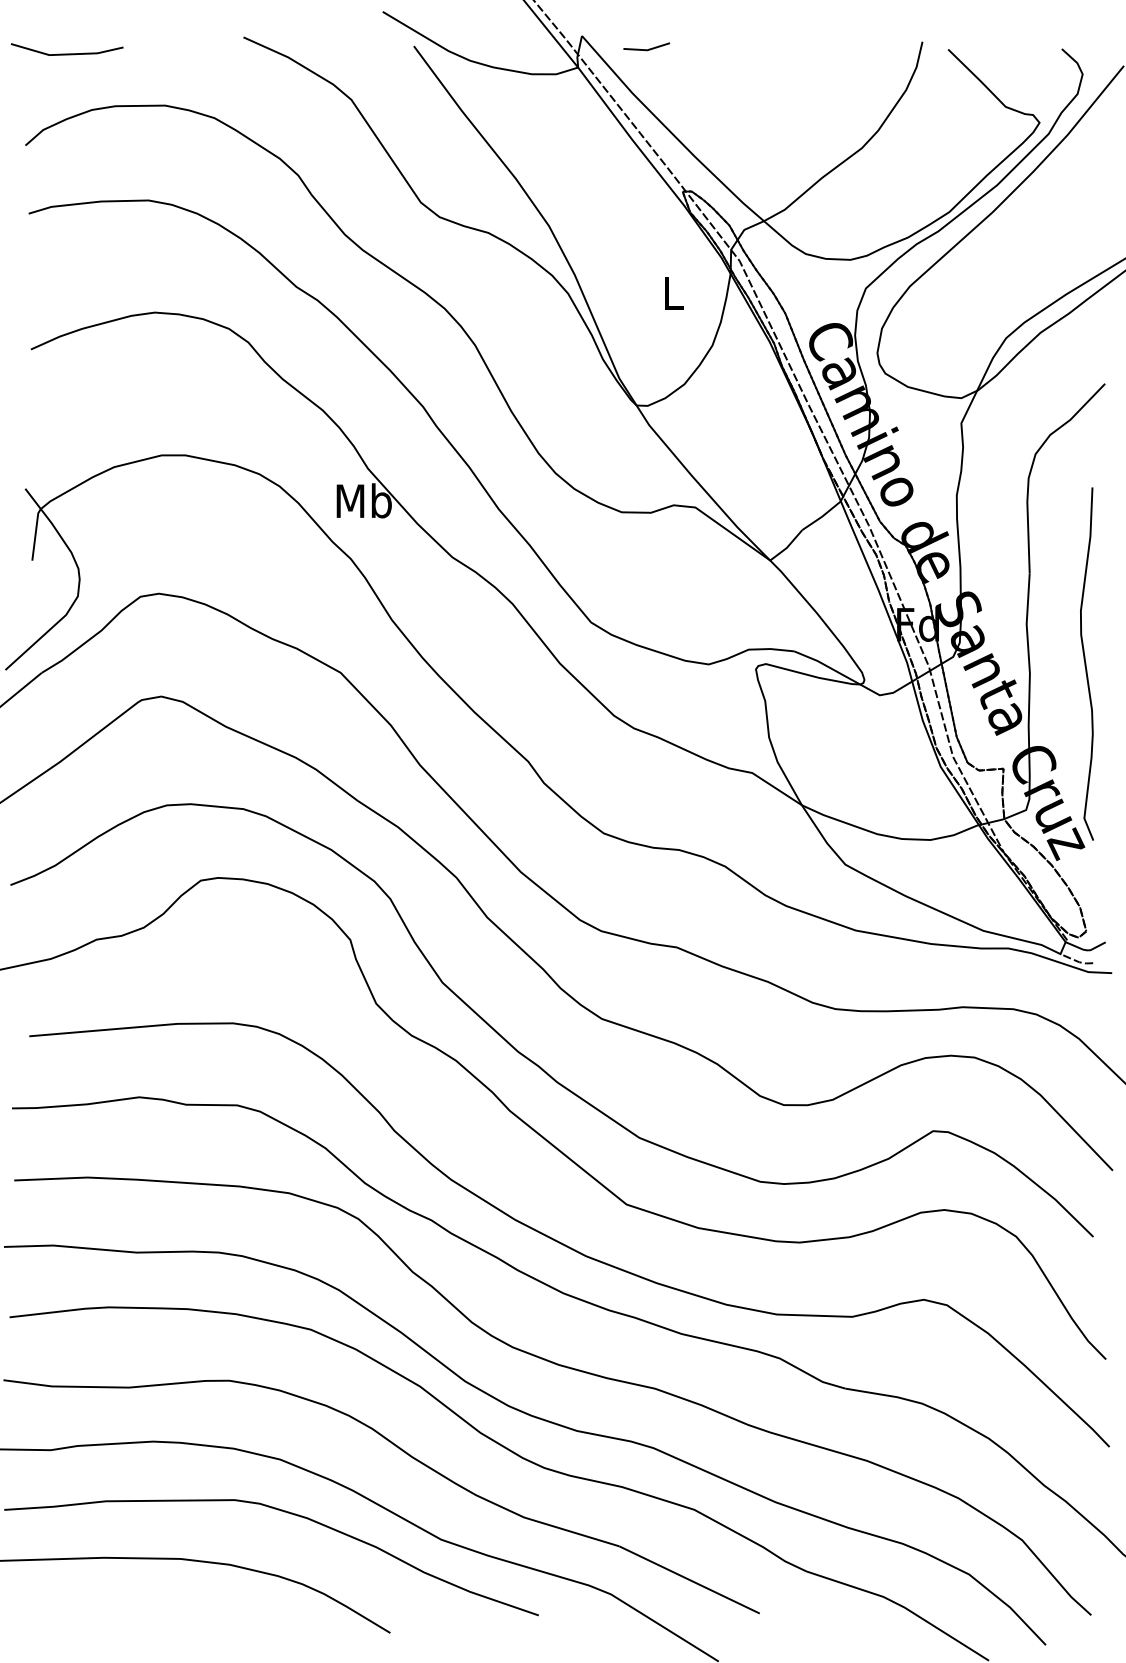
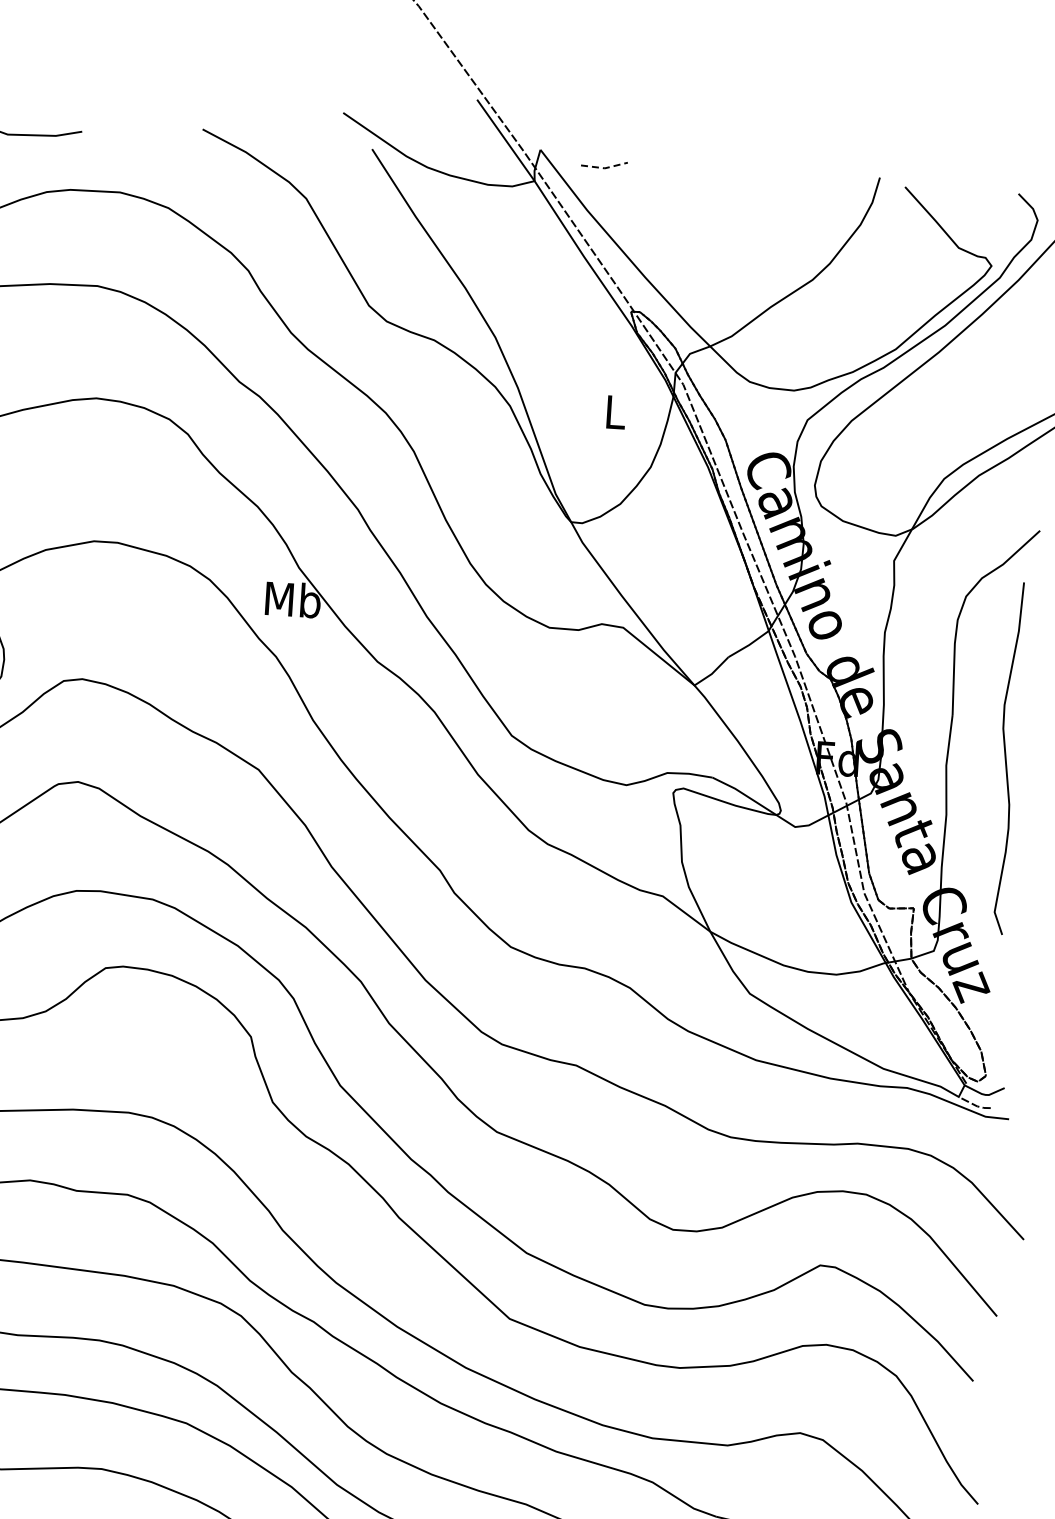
line: (647, 50) -> (604, 168), solid -> dashed
curve: (1086, 663) -> (1006, 757), moved

